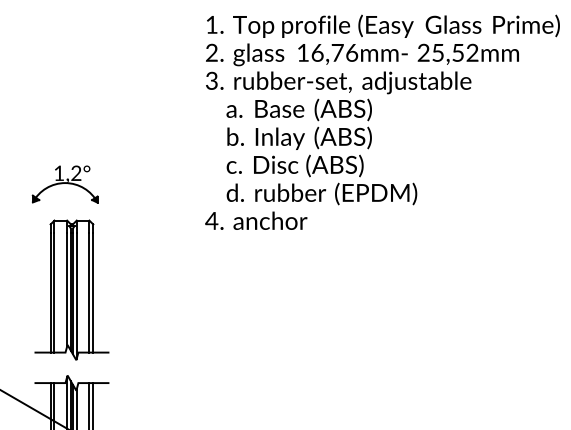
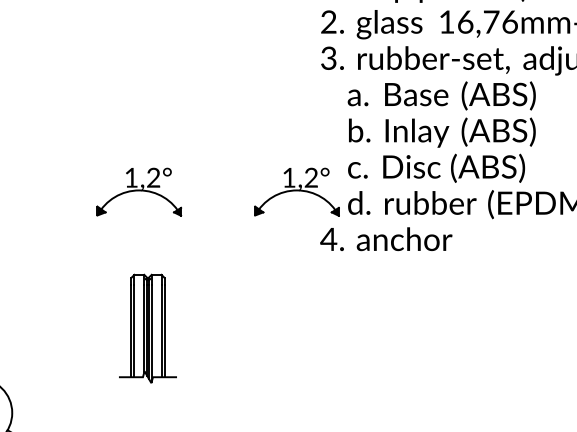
part: (186, 184) -> (296, 192), added
part: (71, 289) -> (147, 328), size x0.6

